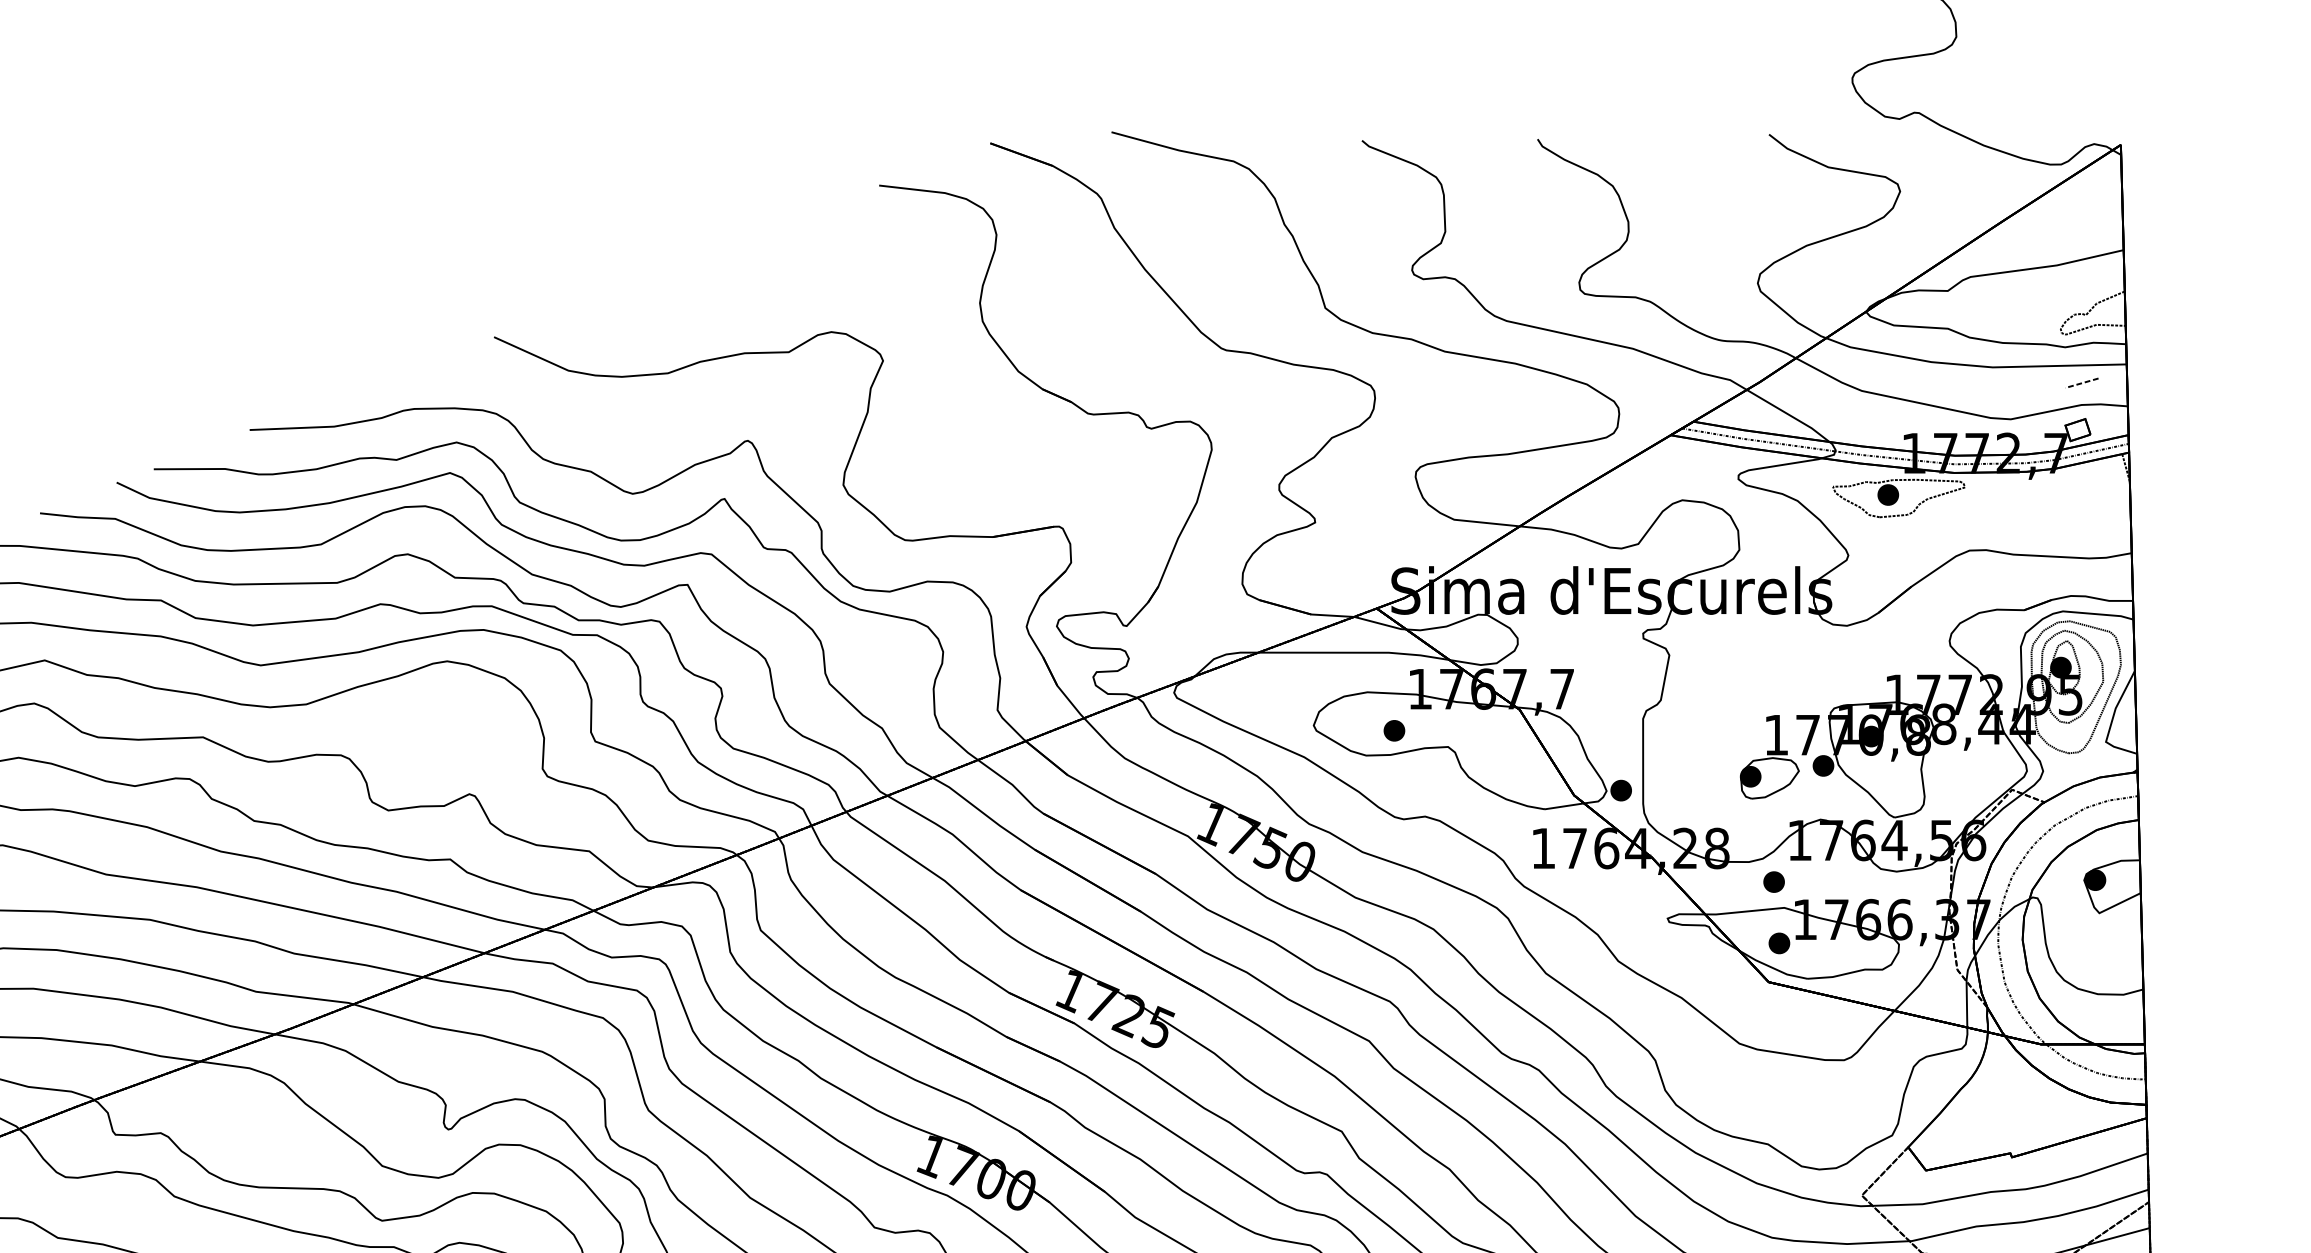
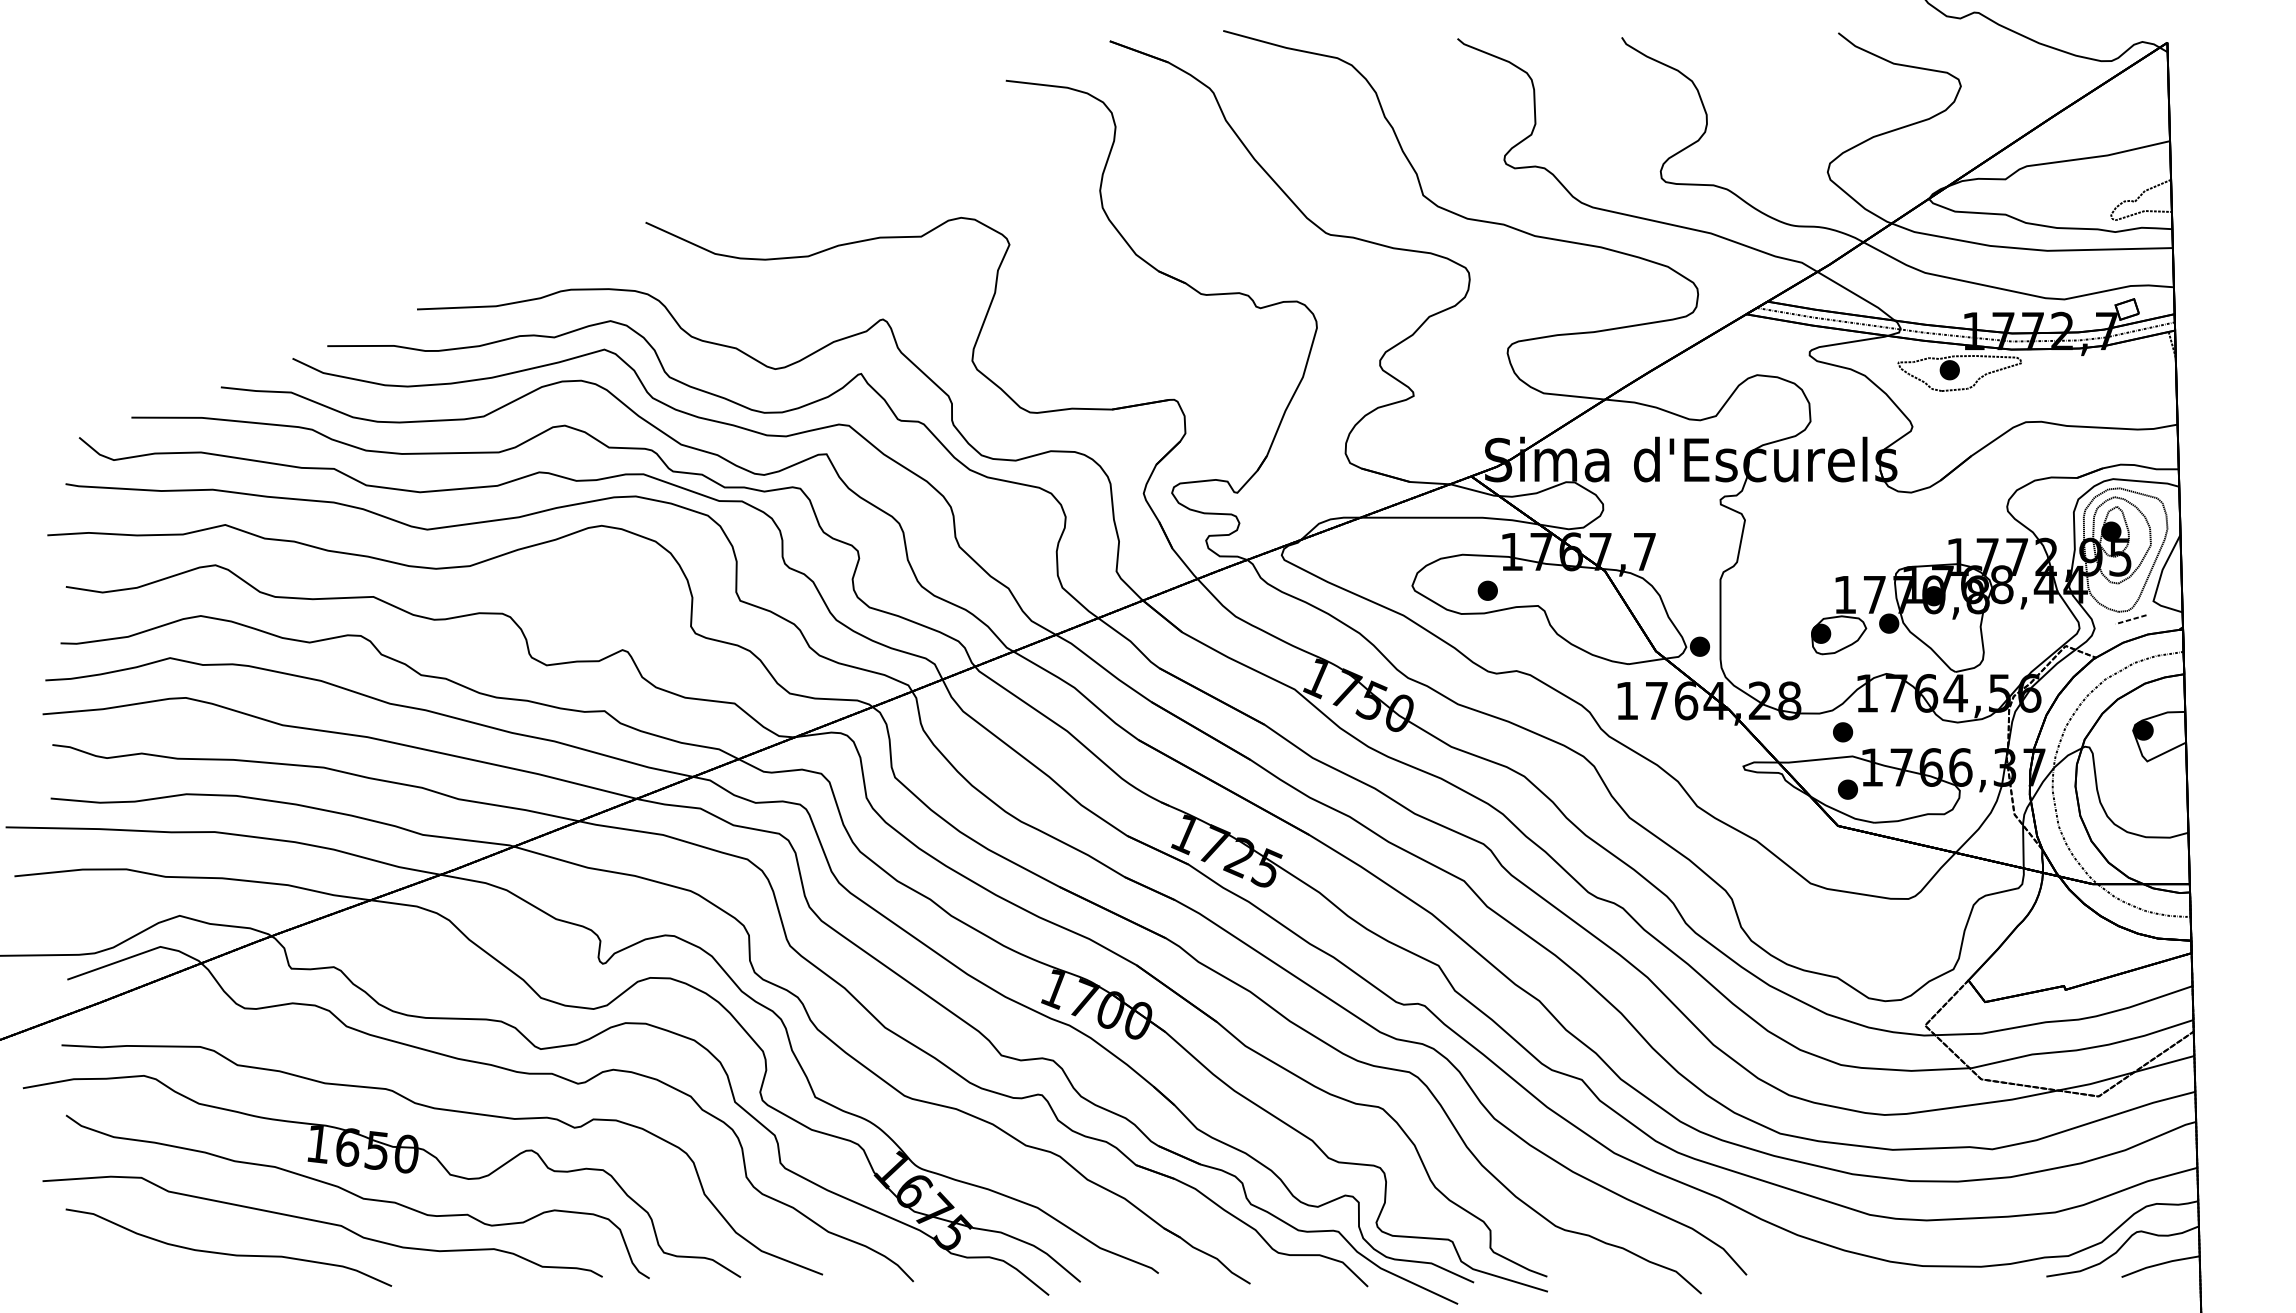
line: (2081, 383) -> (2130, 619), moved

